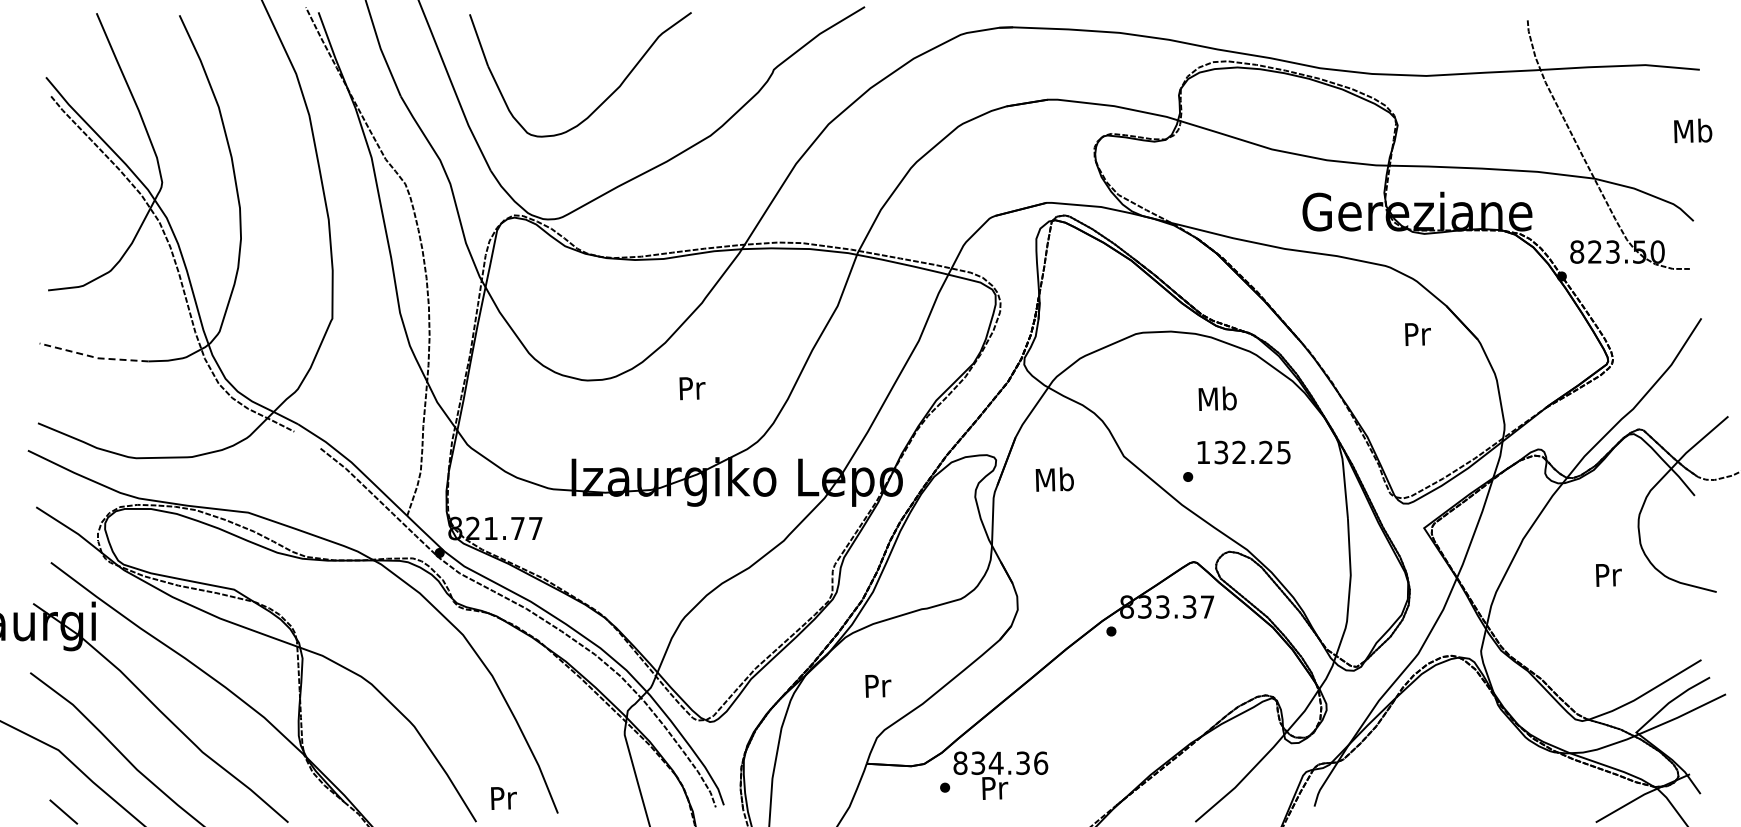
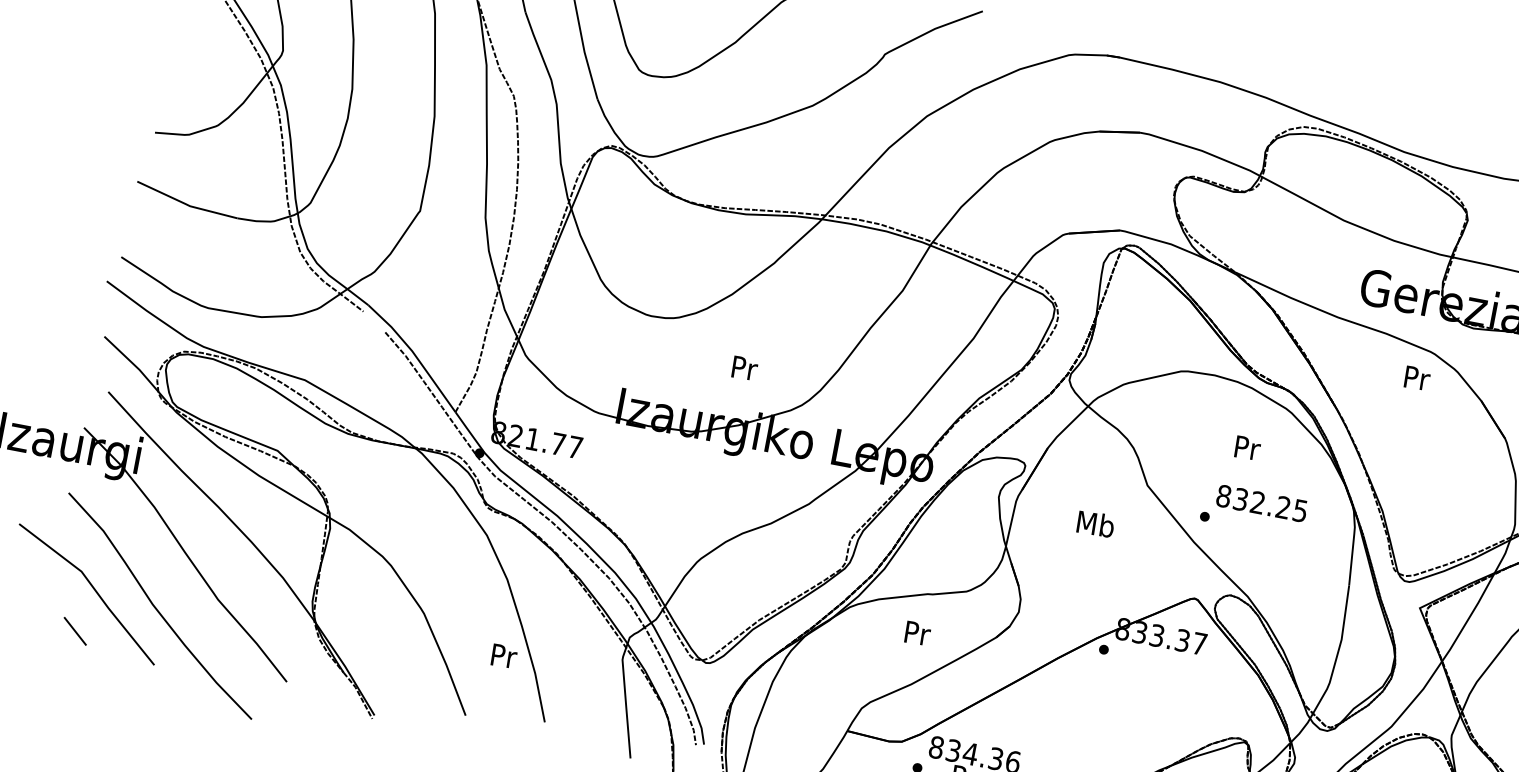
text: (1417, 334) -> (1416, 378), moved
line: (93, 357) -> (185, 204), dashed -> solid
text: (692, 388) -> (744, 368), moved
text: (1217, 398) -> (1246, 447), Mb -> Pr
text: (1203, 452) -> (1223, 496), 132.25 -> 832.25
text: (1054, 479) -> (1095, 523), moved
text: (878, 685) -> (918, 632), moved
text: (503, 798) -> (503, 656), moved

